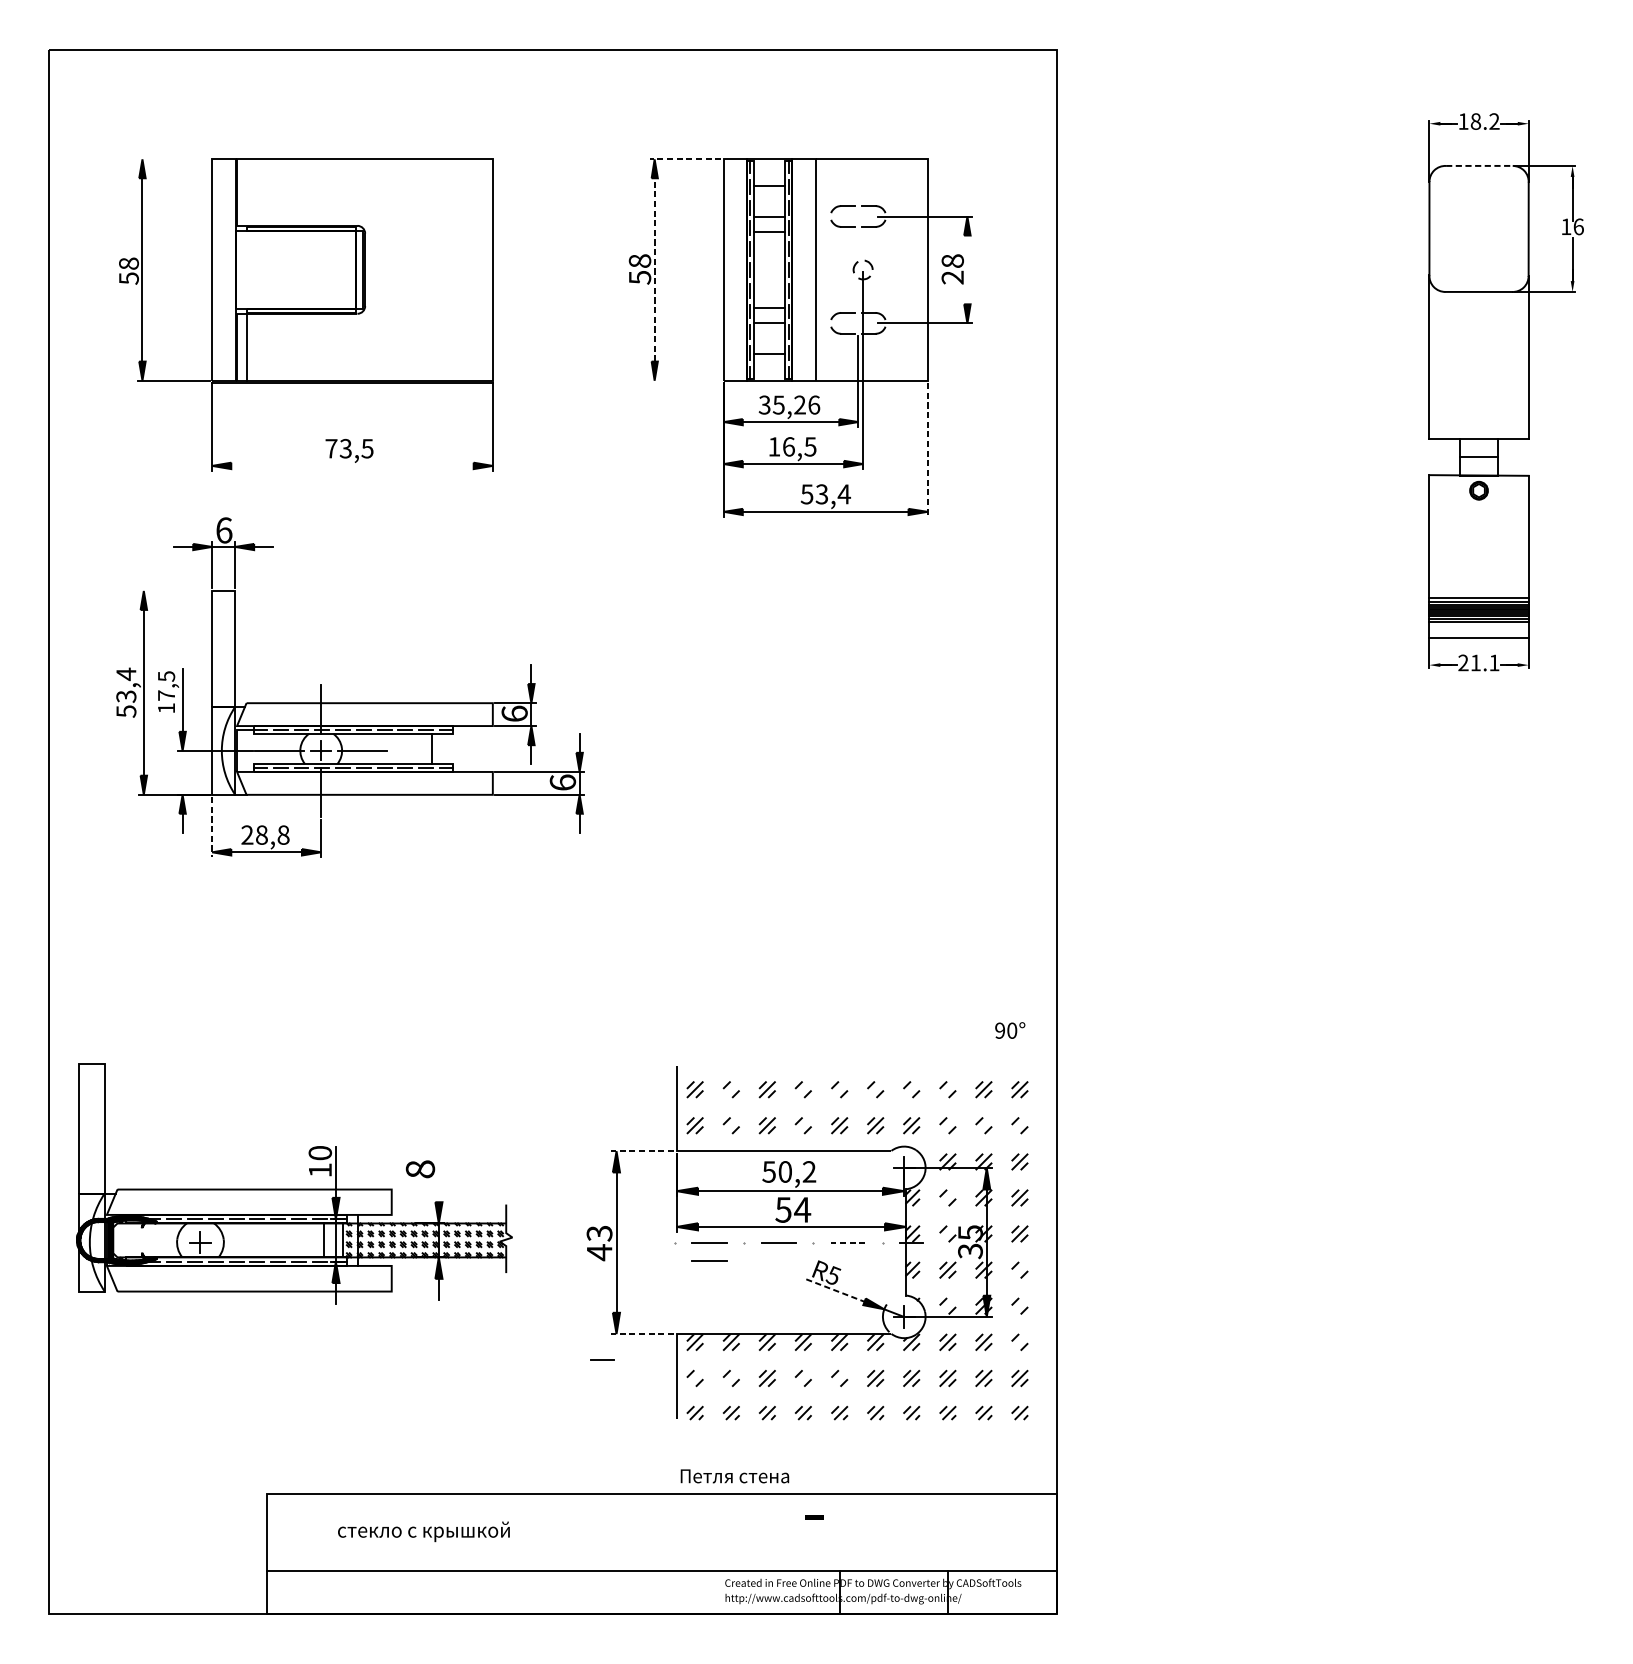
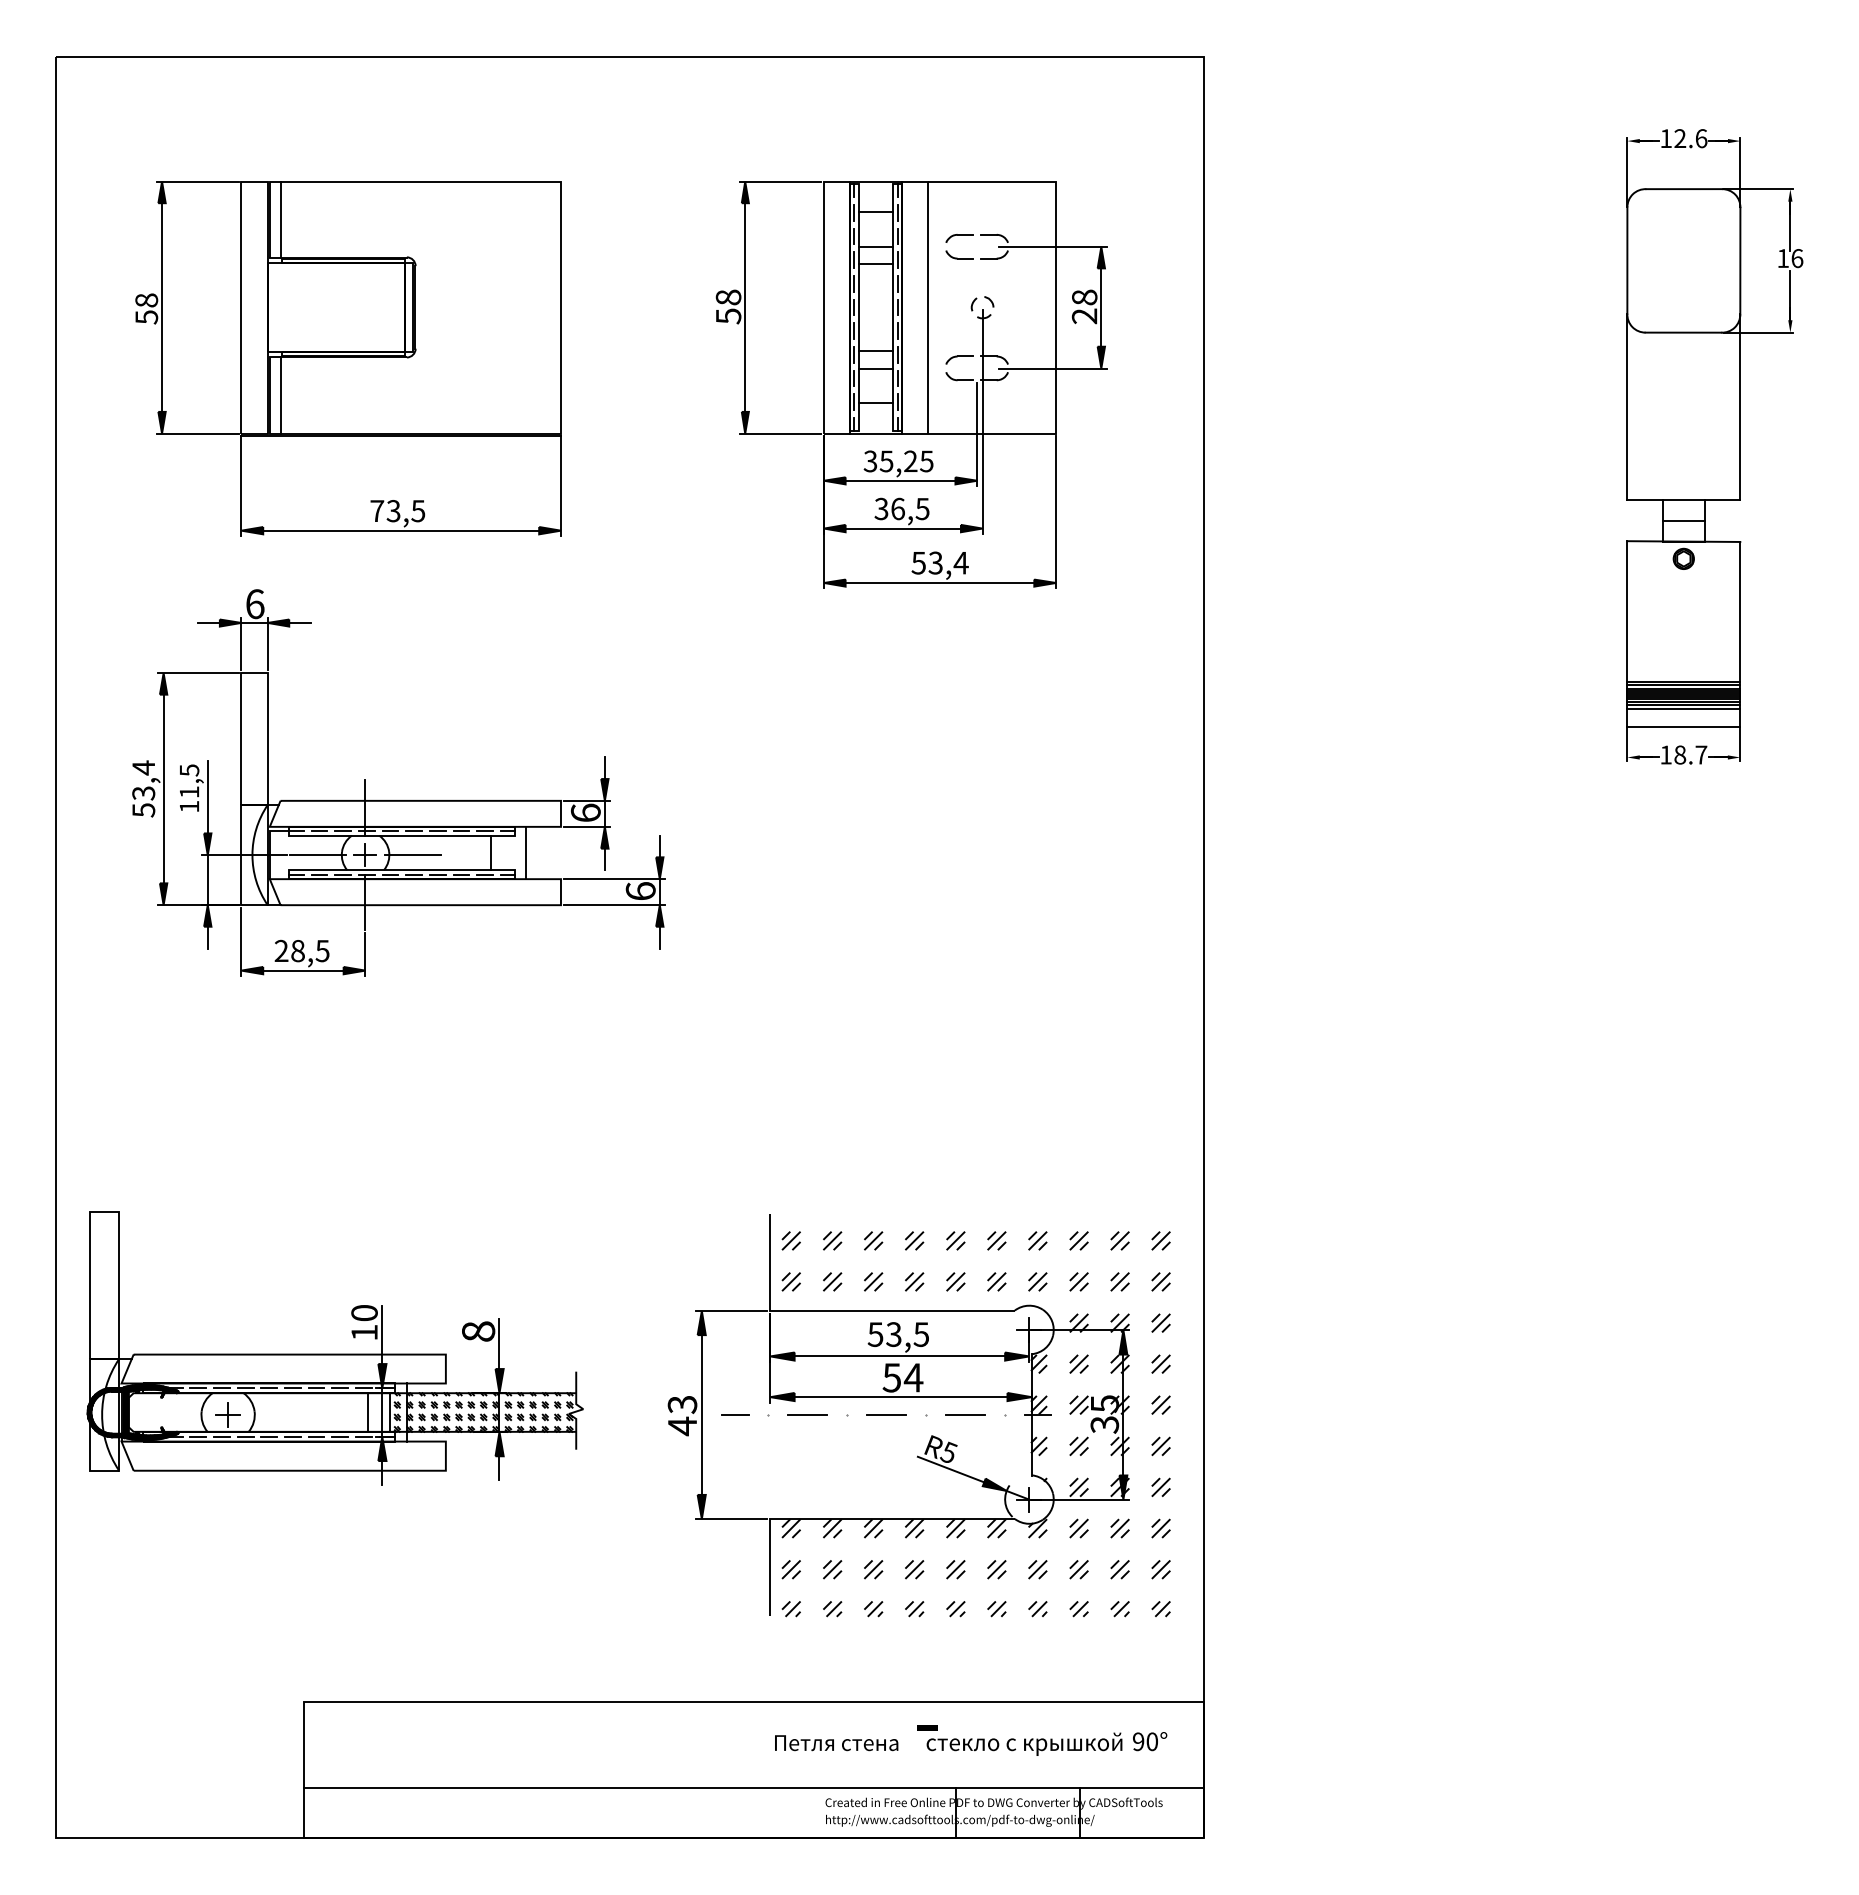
text: (1484, 121) -> (1690, 138), 18.2 -> 12.6
line: (173, 159) -> (197, 181), added
line: (685, 159) -> (780, 181), dashed -> solid
line: (1479, 166) -> (1684, 189), dashed -> solid
line: (246, 192) -> (280, 219), added
line: (654, 269) -> (745, 307), dashed -> solid
line: (967, 269) -> (1101, 307), added
line: (685, 380) -> (780, 433), added
text: (813, 405) -> (926, 461), 35,26 -> 35,25
text: (774, 446) -> (881, 508), 16,5 -> 36,5
line: (928, 449) -> (1056, 512), dashed -> solid
line: (352, 465) -> (401, 530), added
line: (174, 591) -> (198, 673), added
text: (1478, 662) -> (1683, 754), 21.1 -> 18.7
text: (166, 695) -> (189, 792), 17,5 -> 11,5
line: (462, 748) -> (526, 852), added
line: (182, 773) -> (207, 880), added
line: (212, 827) -> (241, 942), dashed -> solid
text: (283, 835) -> (322, 951), 28,8 -> 28,5
text: (1010, 1030) -> (1150, 1741), moved
line: (731, 1089) -> (832, 1240), added
line: (803, 1089) -> (914, 1240), added
line: (839, 1089) -> (955, 1240), added
line: (875, 1089) -> (996, 1240), added
line: (911, 1089) -> (1037, 1240), added
line: (947, 1089) -> (1078, 1240), added
line: (731, 1125) -> (832, 1281), added
line: (803, 1125) -> (914, 1281), added
line: (947, 1125) -> (1078, 1281), added
line: (983, 1125) -> (1119, 1281), added
line: (1019, 1125) -> (1160, 1281), added
line: (642, 1150) -> (731, 1310), dashed -> solid
text: (797, 1171) -> (907, 1334), 50,2 -> 53,5
line: (438, 1180) -> (499, 1344), added
line: (947, 1197) -> (1078, 1363), added
line: (947, 1233) -> (1078, 1404), added
line: (848, 1243) -> (965, 1415), dashed -> solid
line: (709, 1260) -> (807, 1435), removed
line: (1019, 1269) -> (1160, 1445), added
line: (835, 1290) -> (951, 1469), dashed -> solid
line: (947, 1305) -> (1078, 1486), added
line: (1019, 1305) -> (1160, 1486), added
line: (642, 1334) -> (731, 1519), dashed -> solid
line: (1019, 1342) -> (1160, 1528), added
line: (602, 1359) -> (735, 1414), moved
line: (694, 1378) -> (790, 1569), added
line: (731, 1378) -> (832, 1569), added
line: (803, 1378) -> (914, 1569), added
line: (839, 1378) -> (955, 1569), added
text: (734, 1476) -> (836, 1743), moved
text: (423, 1531) -> (1024, 1743), moved

